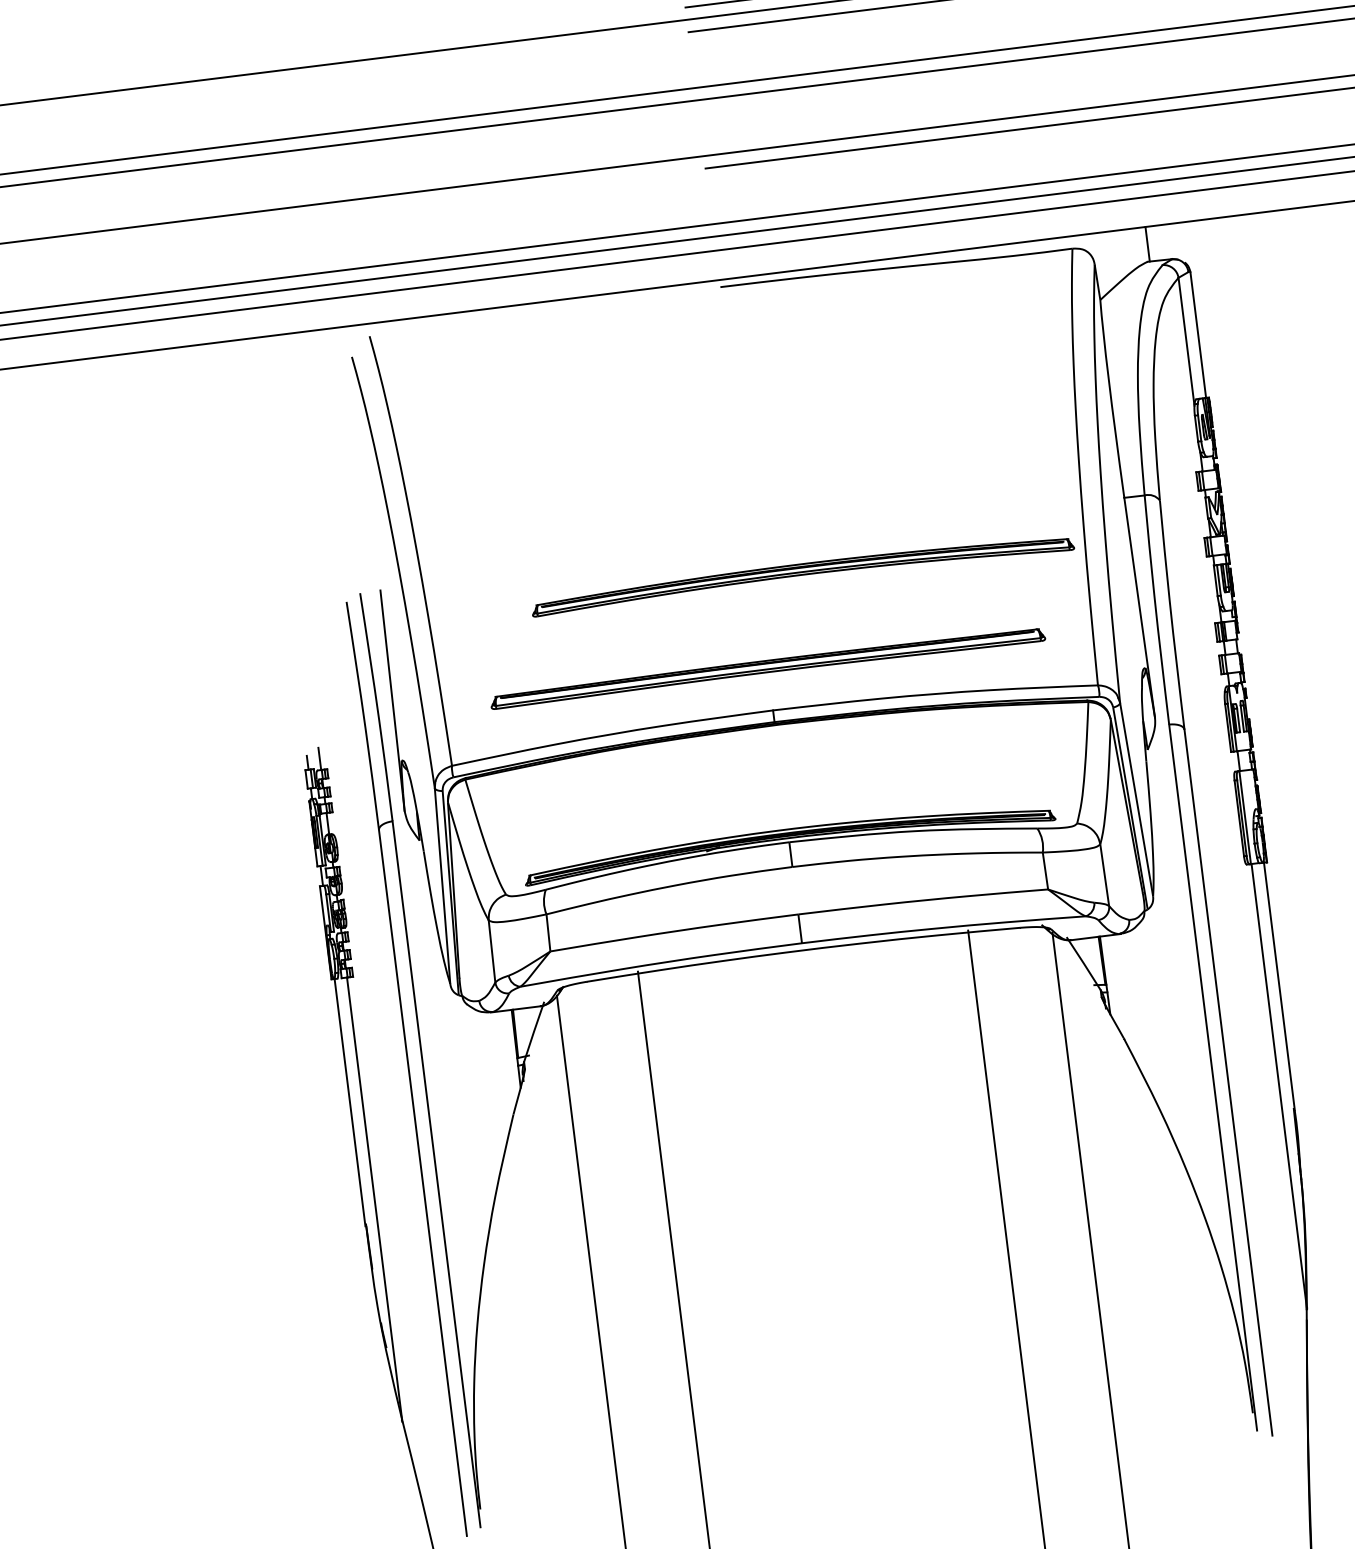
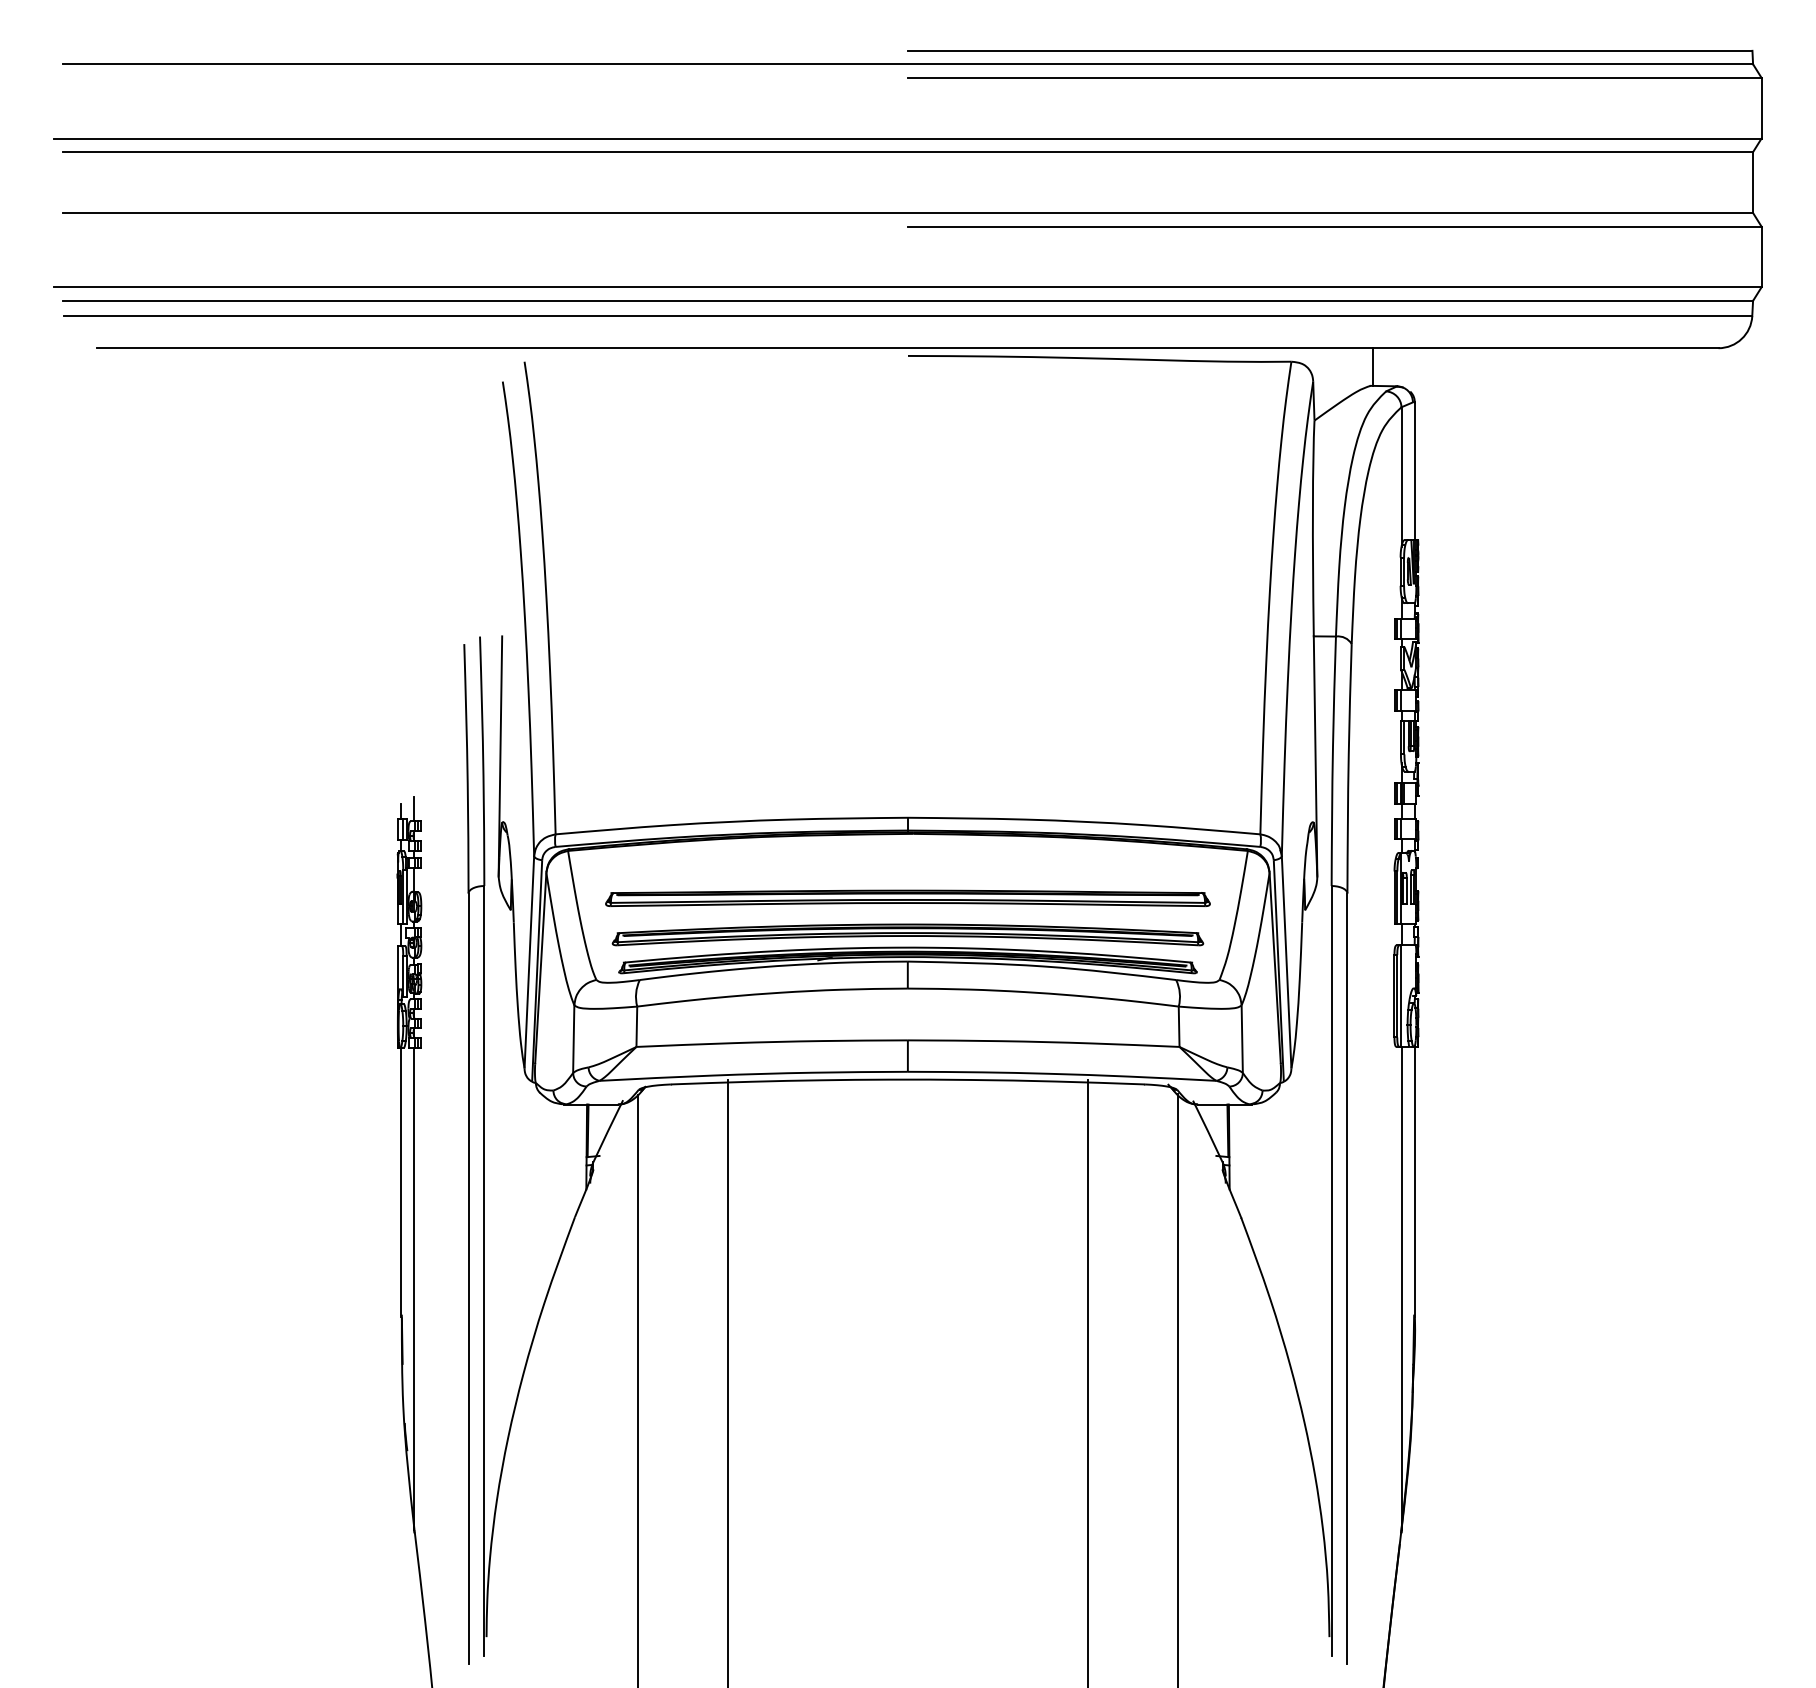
part: (802, 573) -> (907, 934), moved
part: (767, 667) -> (907, 897), moved

